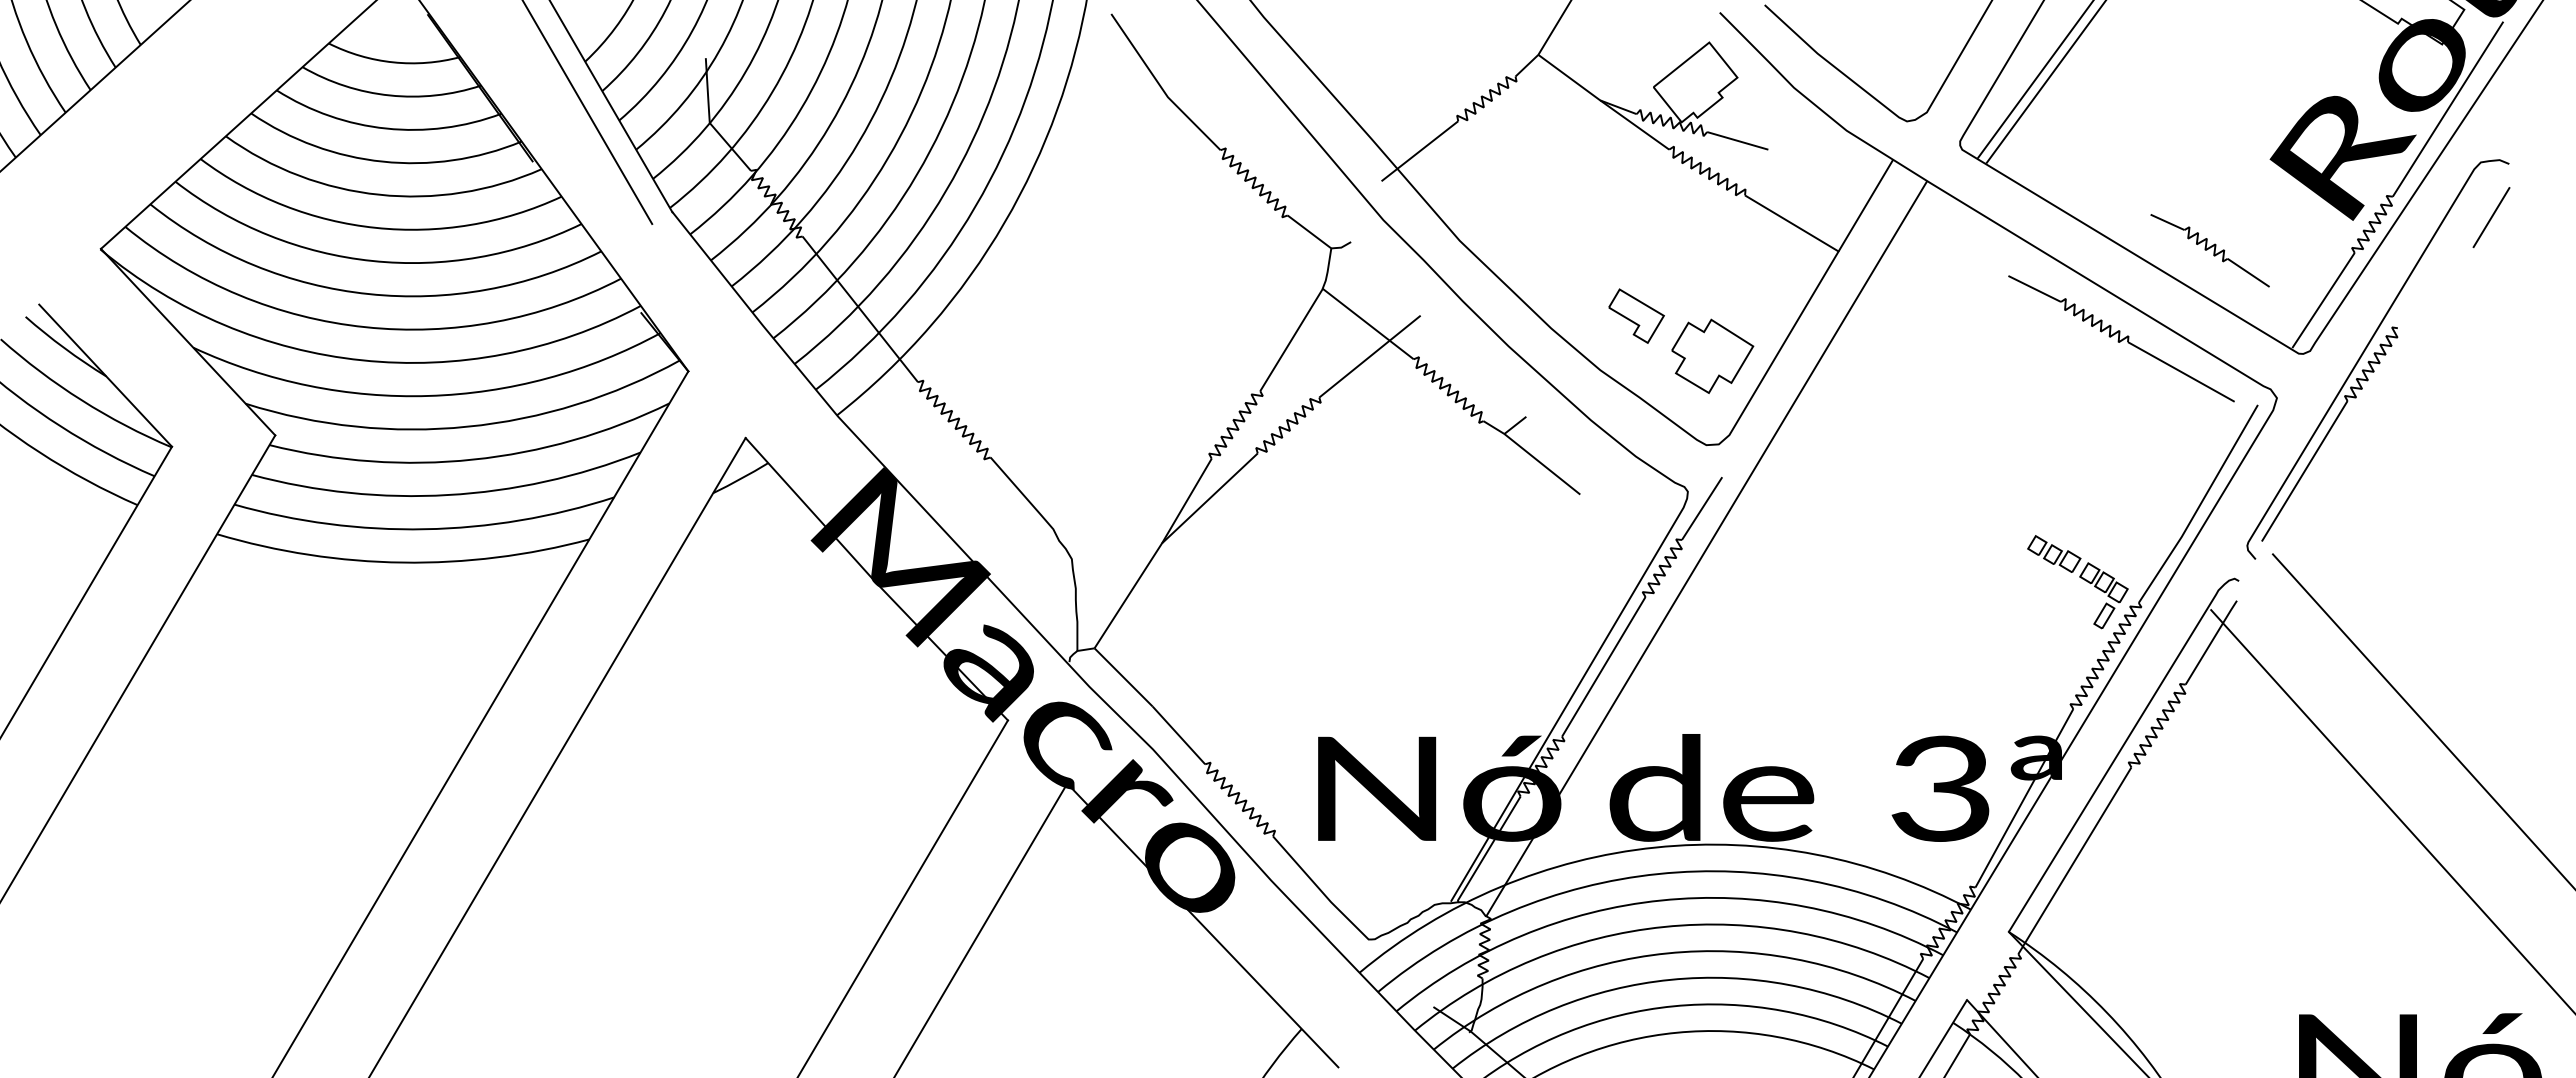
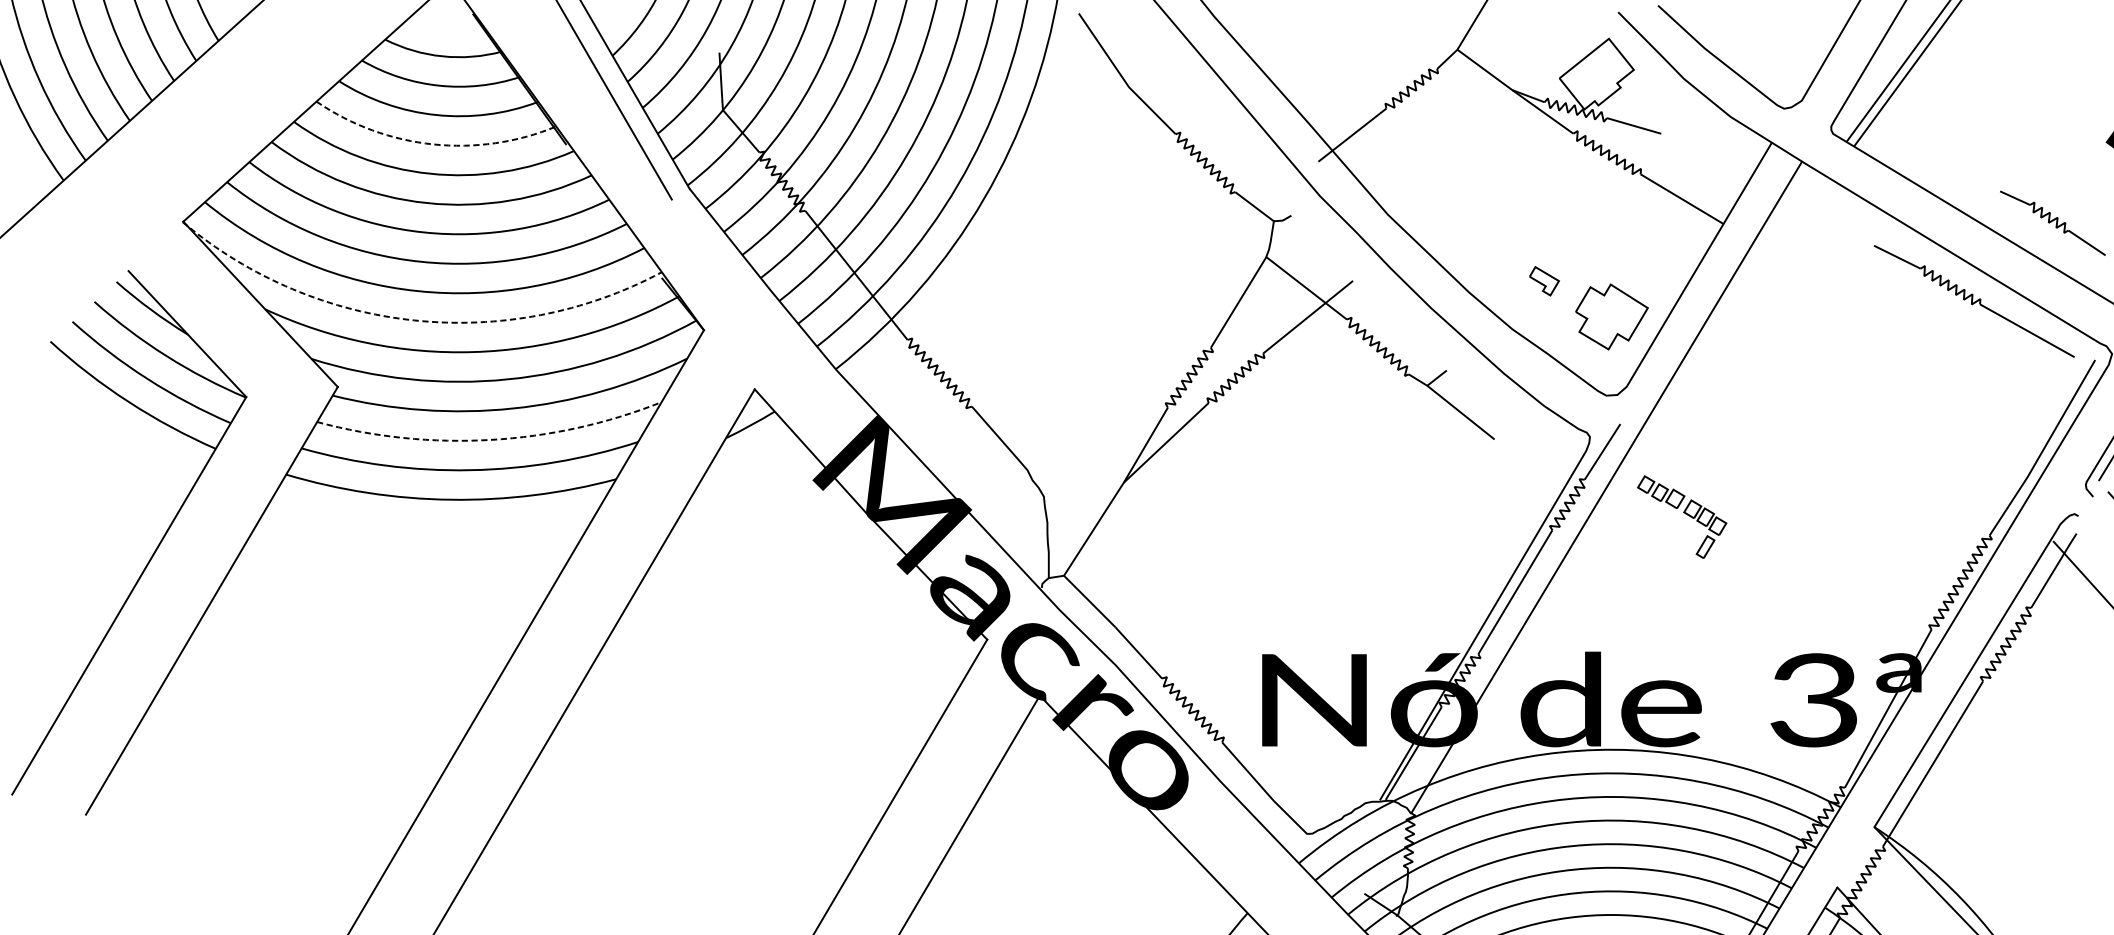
arc: (382, 161) -> (432, 144), solid -> dashed
part: (1636, 315) -> (1544, 280), size x0.6
arc: (362, 360) -> (415, 320), solid -> dashed
arc: (448, 495) -> (491, 440), solid -> dashed
part: (2077, 582) -> (1681, 517), moved

